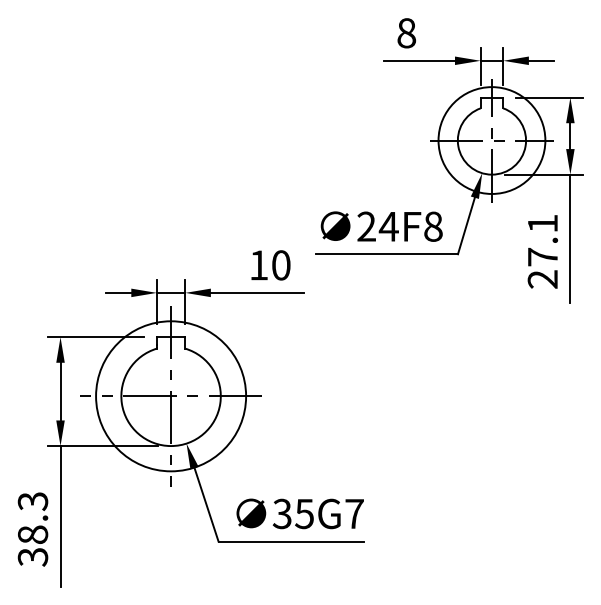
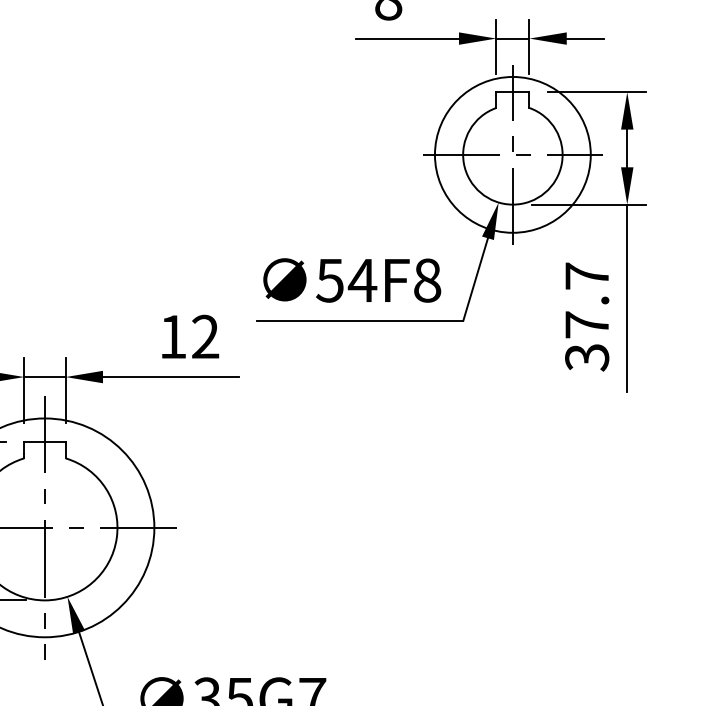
text: (366, 226) -> (329, 280), 24F8 -> 54F8
text: (543, 251) -> (588, 316), 27.1 -> 37.7
text: (281, 265) -> (205, 337), 10 -> 12

